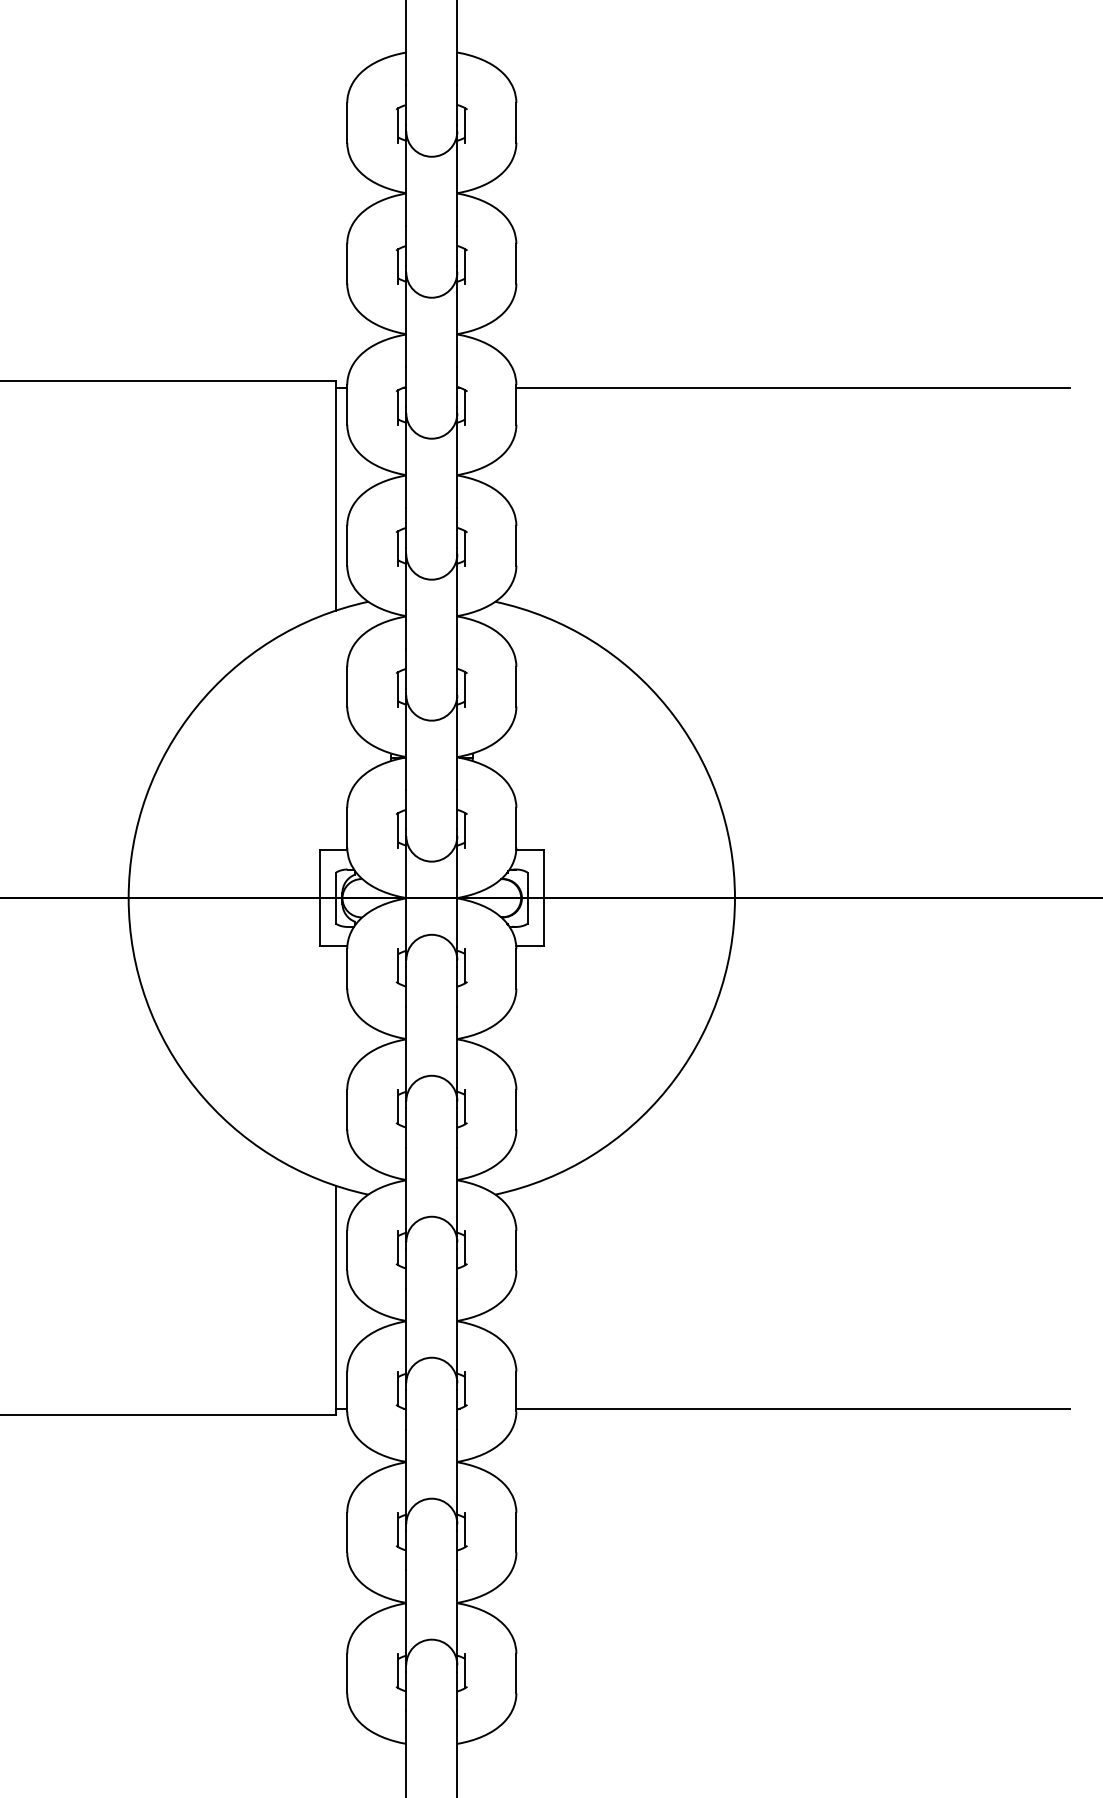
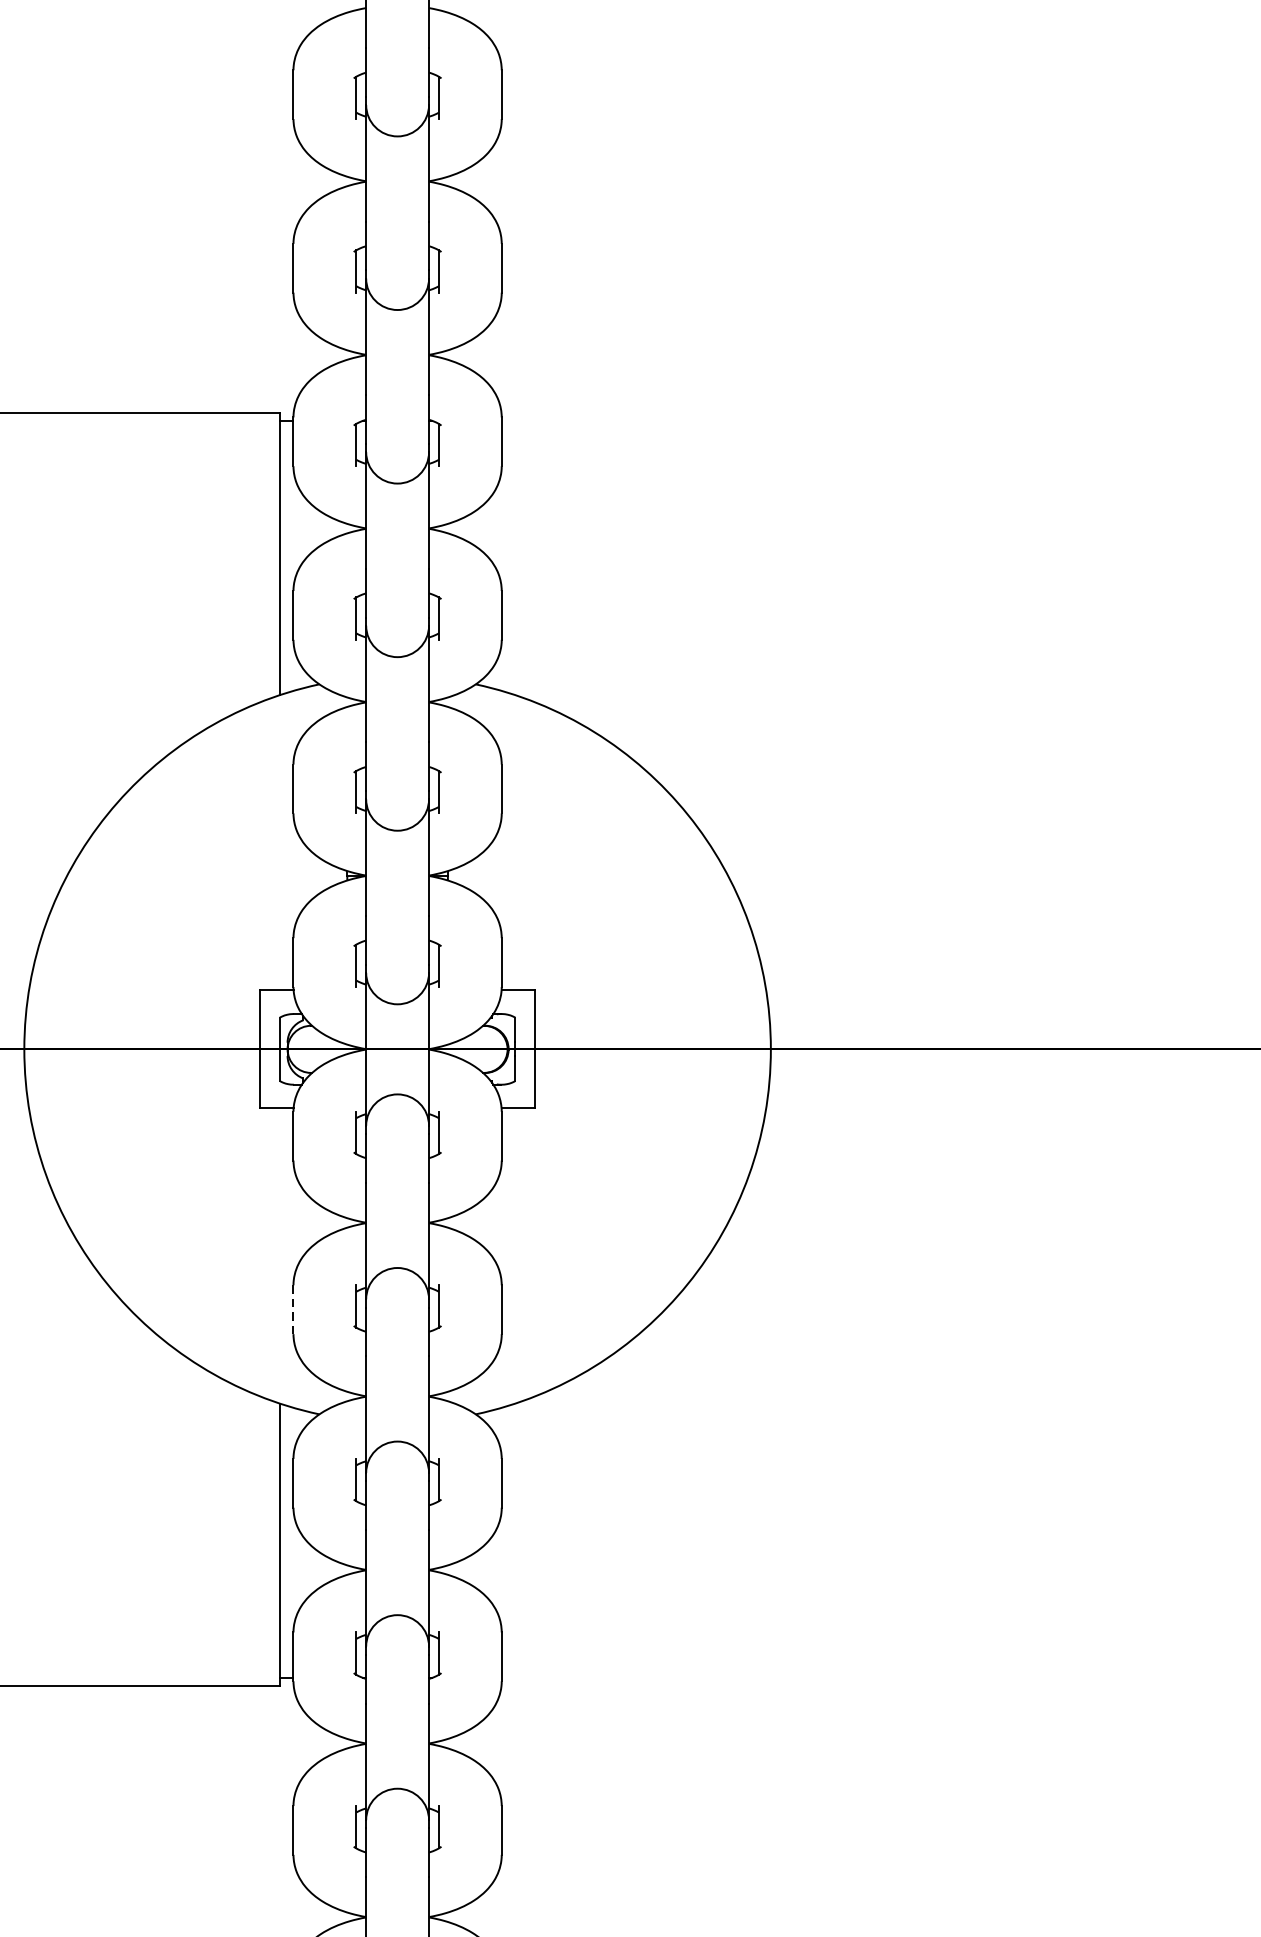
line: (793, 387) -> (842, 420), removed
line: (347, 1109) -> (293, 1309), solid -> dashed
line: (793, 1408) -> (842, 1677), removed

